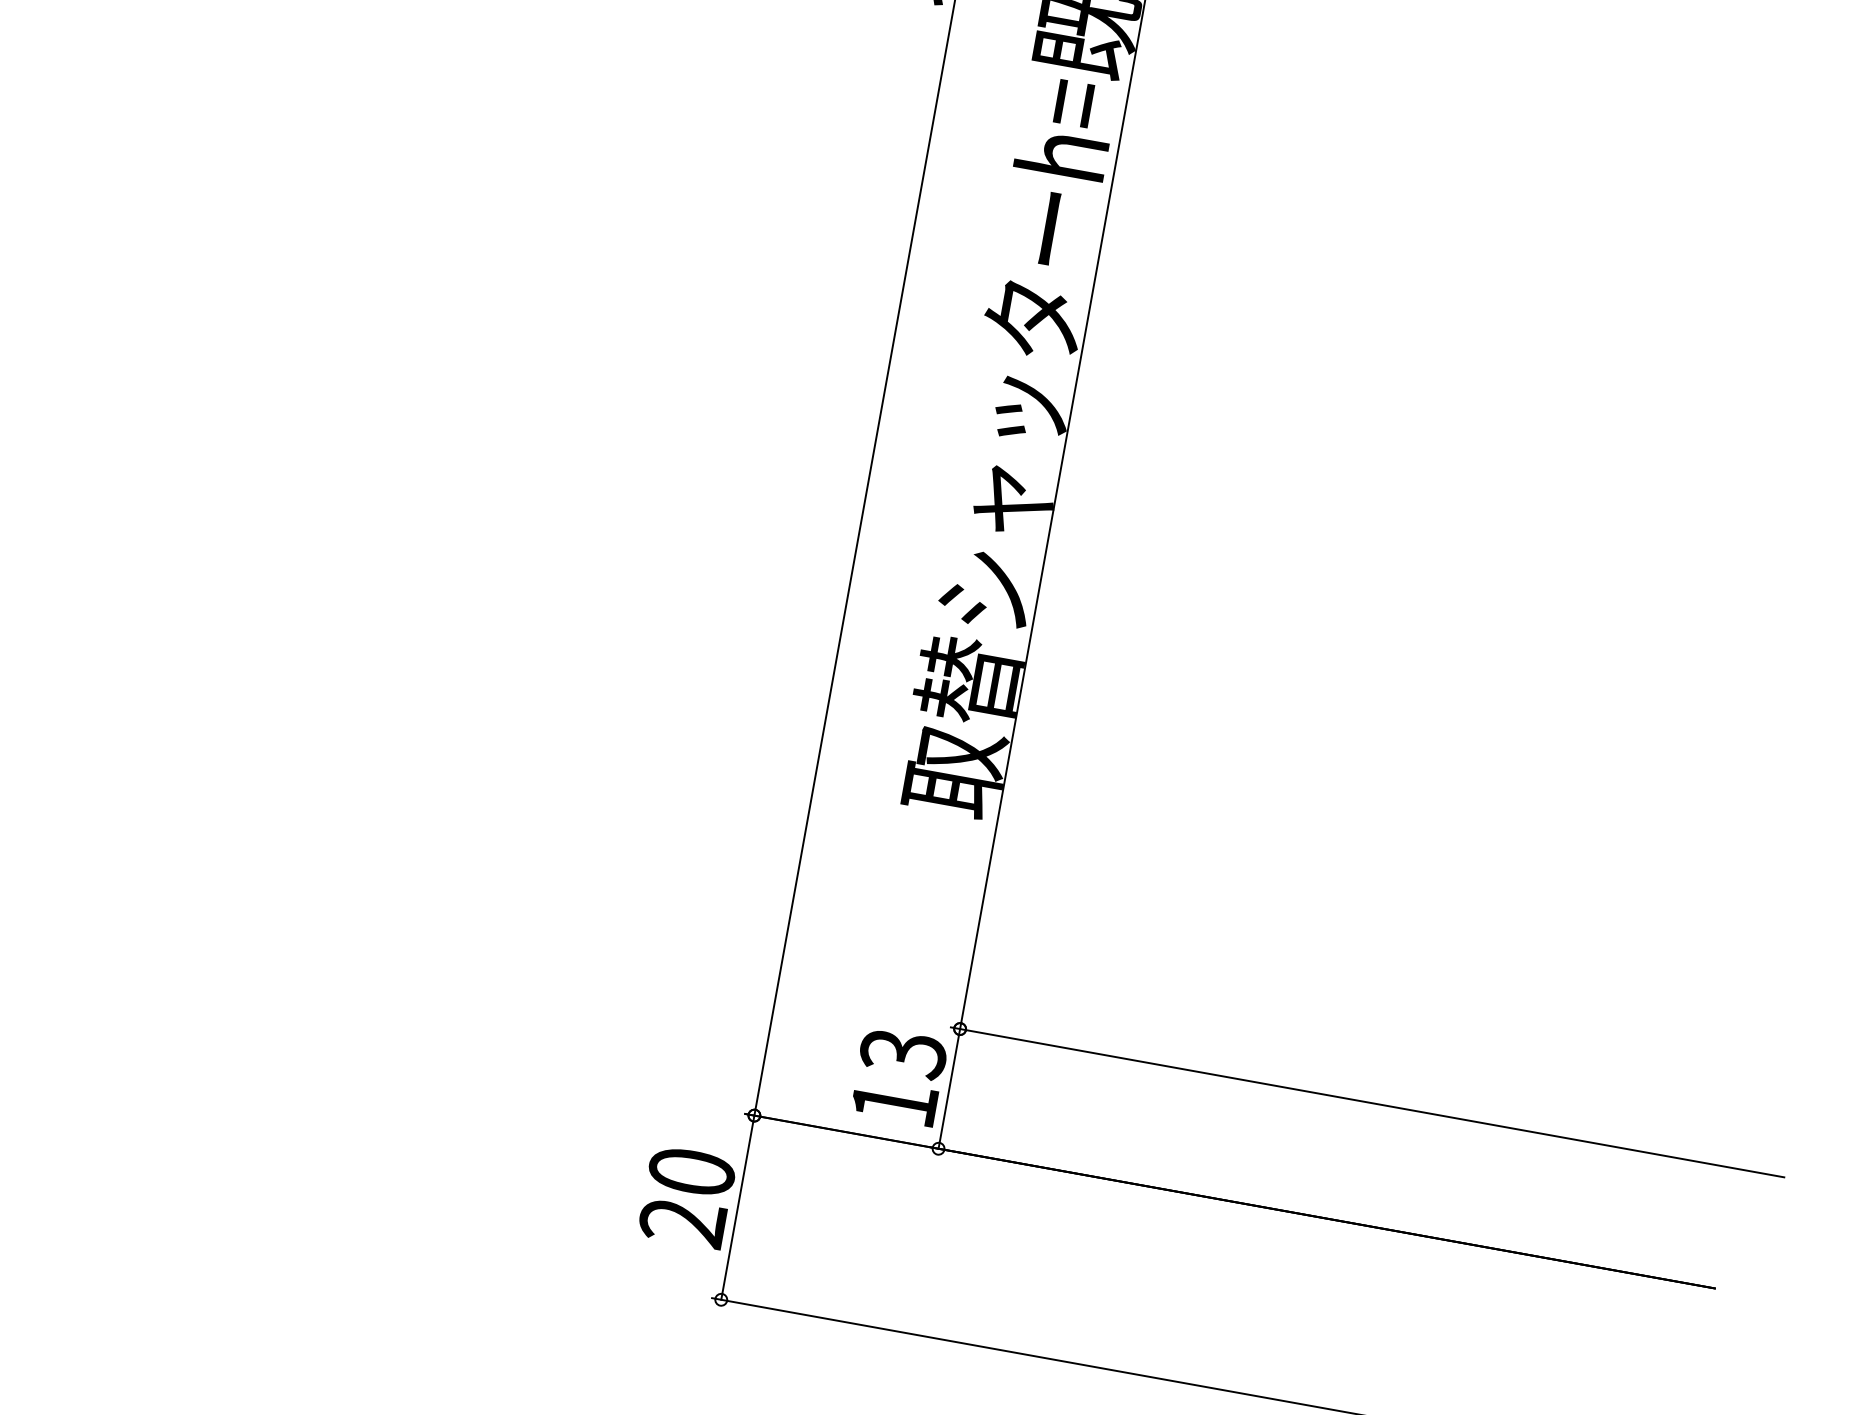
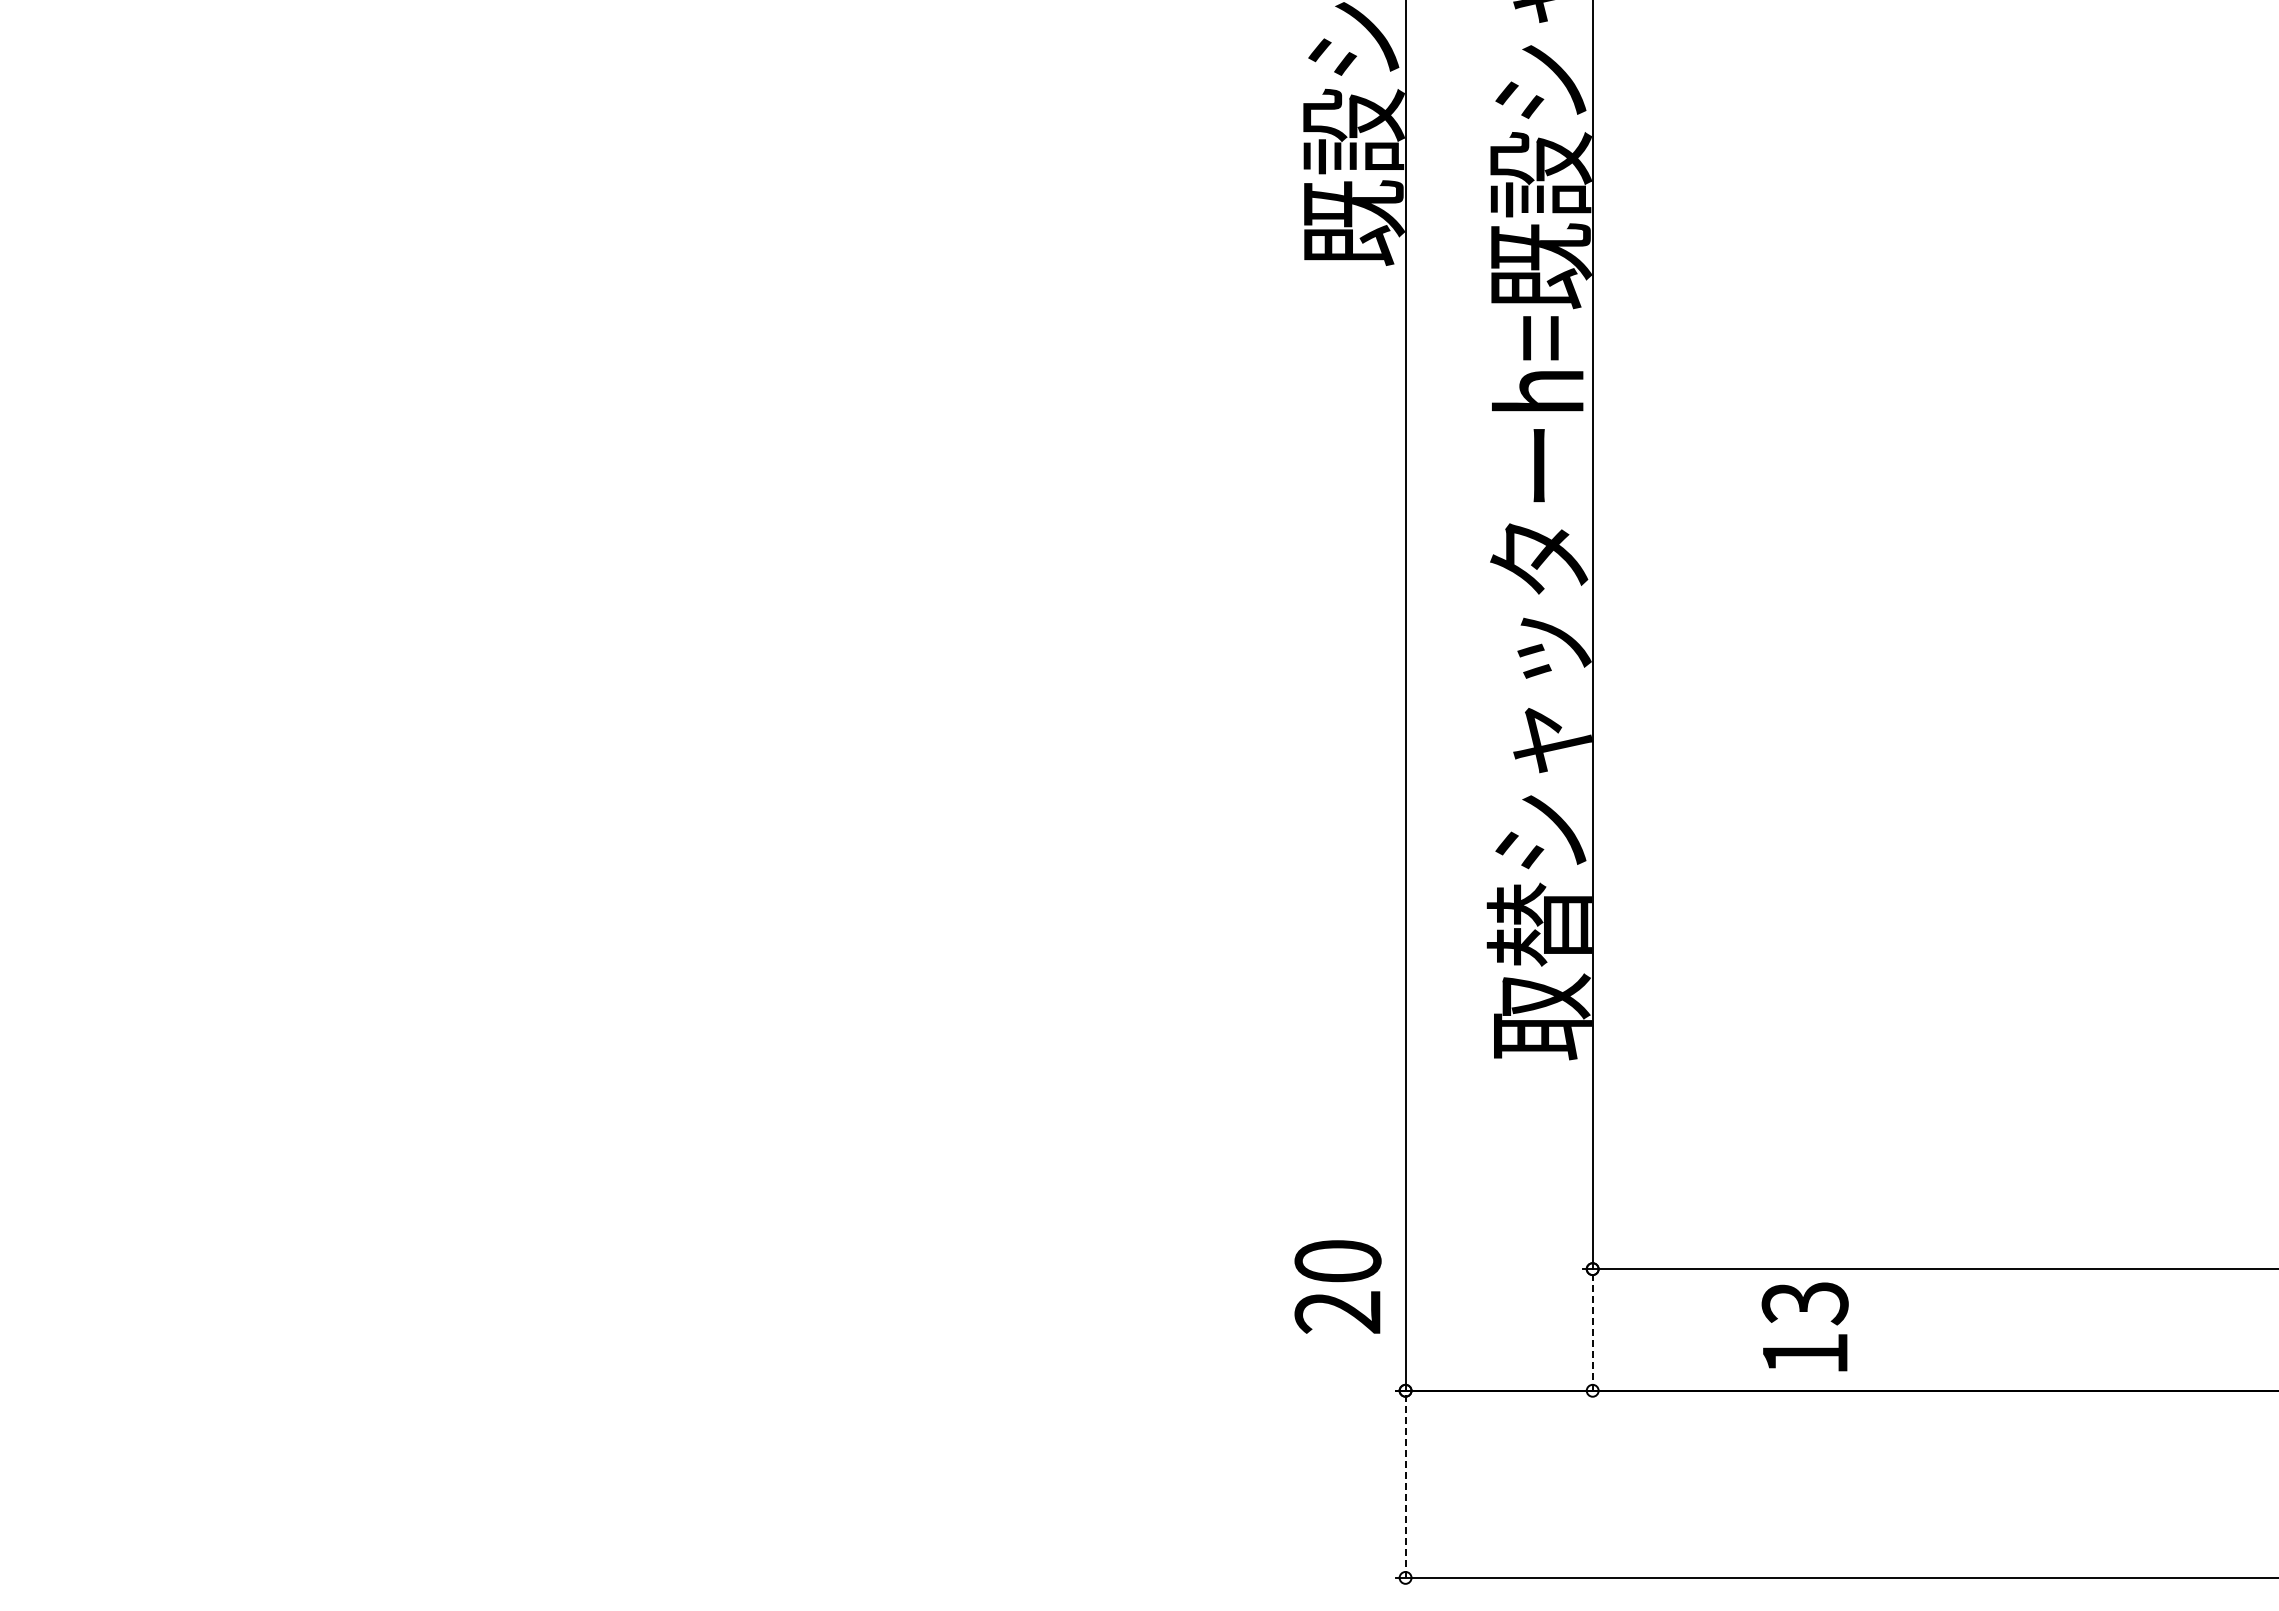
text: (898, 1076) -> (1804, 1326), moved
line: (949, 1088) -> (1592, 1329), solid -> dashed
text: (686, 1196) -> (1337, 1286), moved
line: (737, 1207) -> (1405, 1484), solid -> dashed

